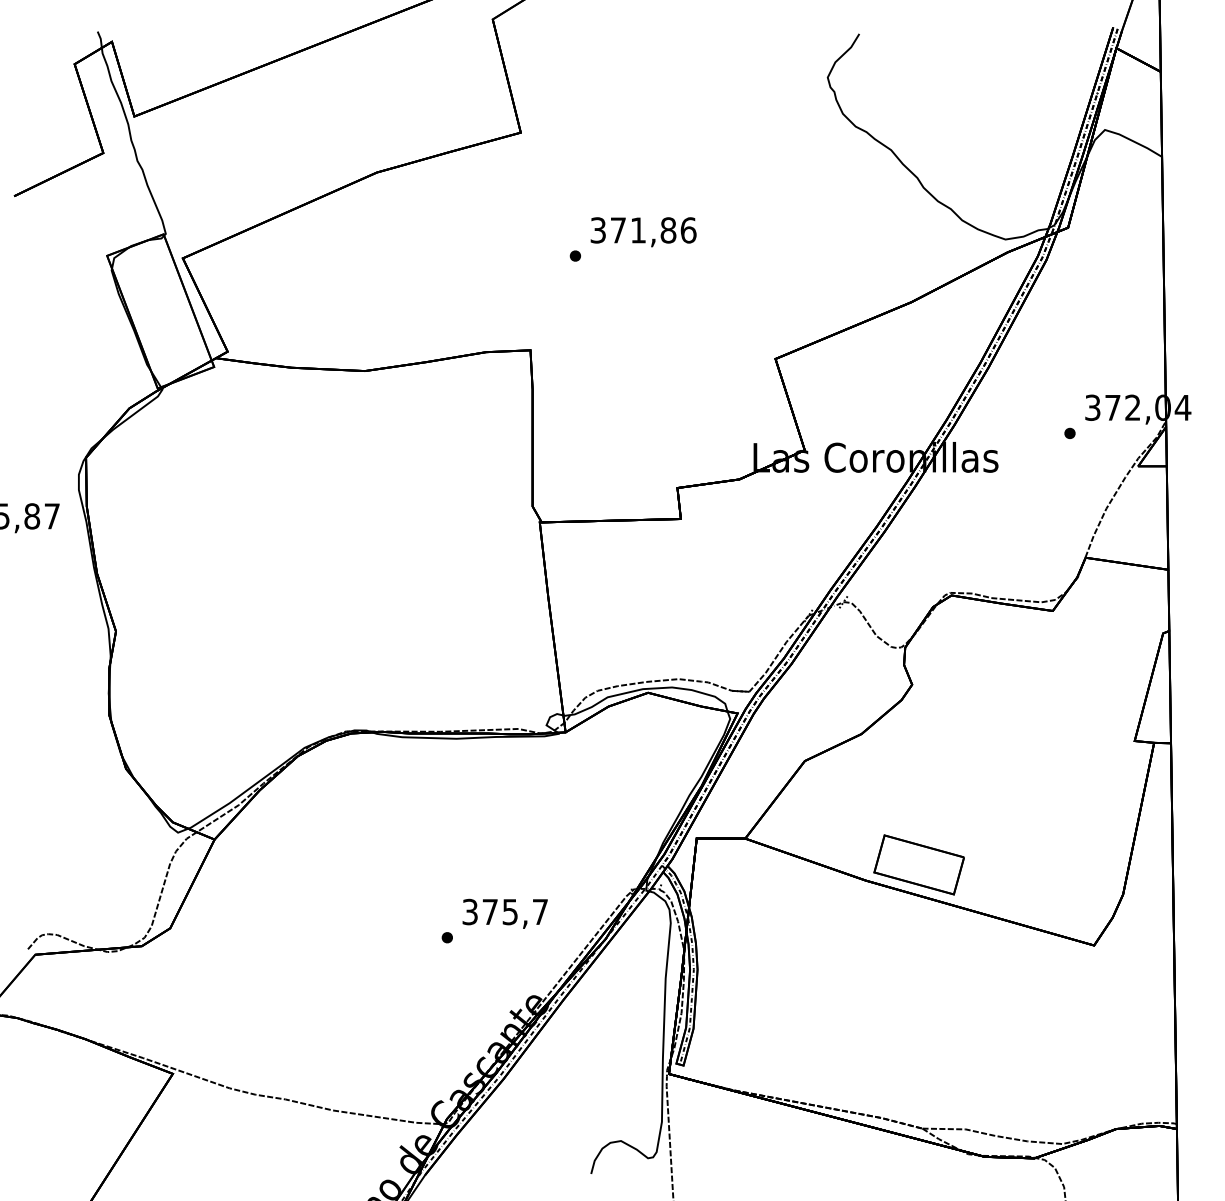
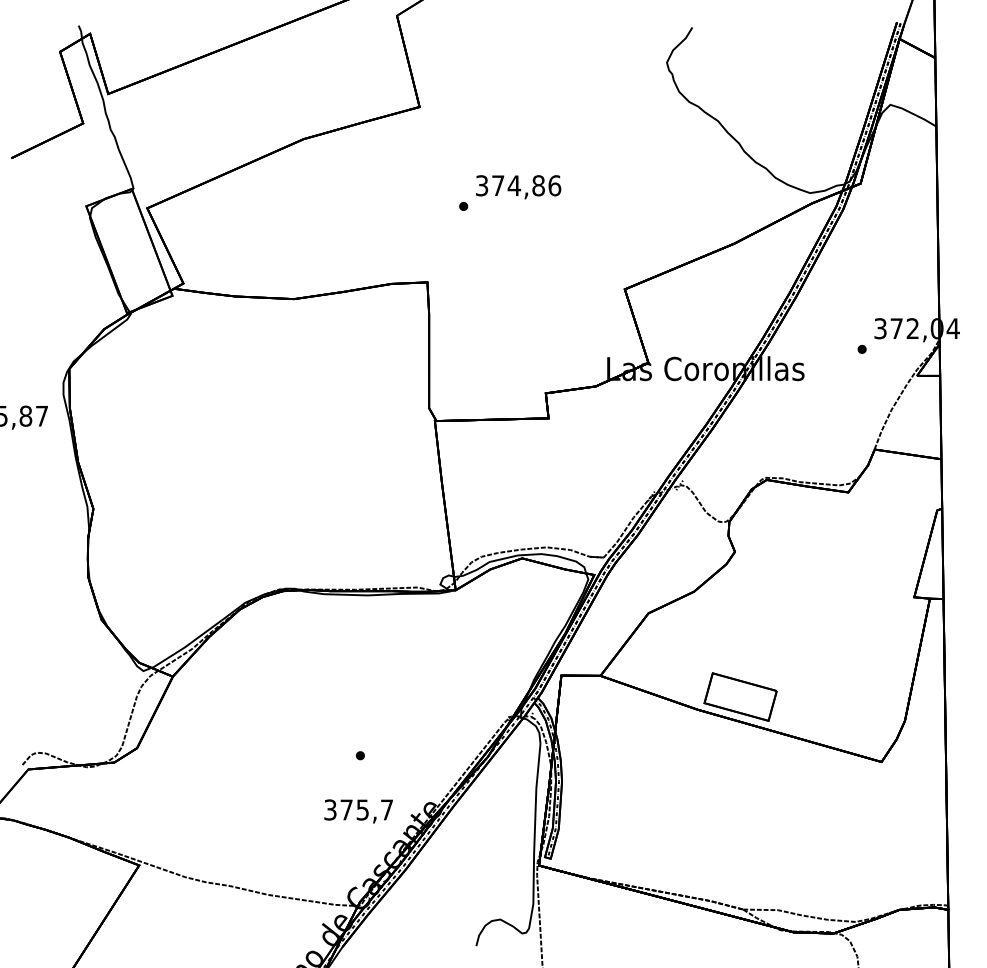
text: (638, 230) -> (514, 185), 371,86 -> 374,86
text: (504, 913) -> (358, 811), moved

